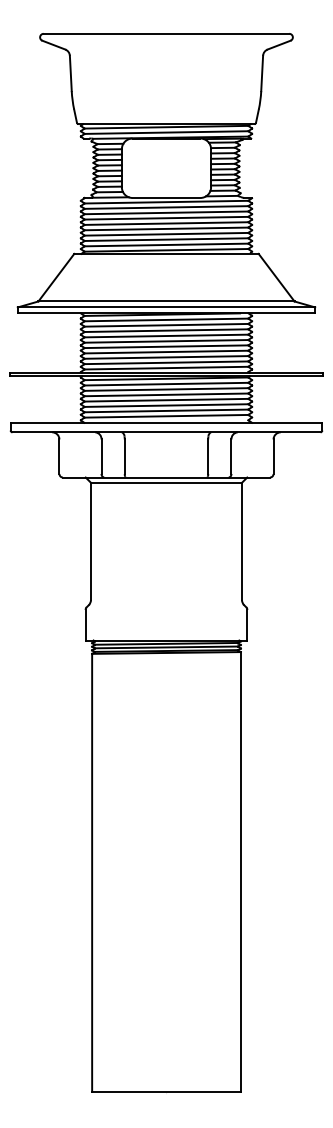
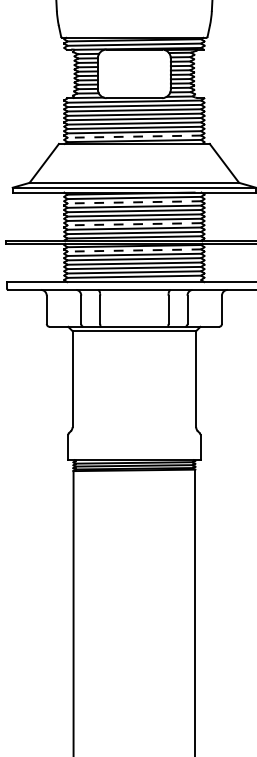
line: (166, 245) -> (134, 137), solid -> dashed
line: (166, 325) -> (134, 202), solid -> dashed
line: (166, 352) -> (134, 224), solid -> dashed
line: (166, 384) -> (134, 250), solid -> dashed

